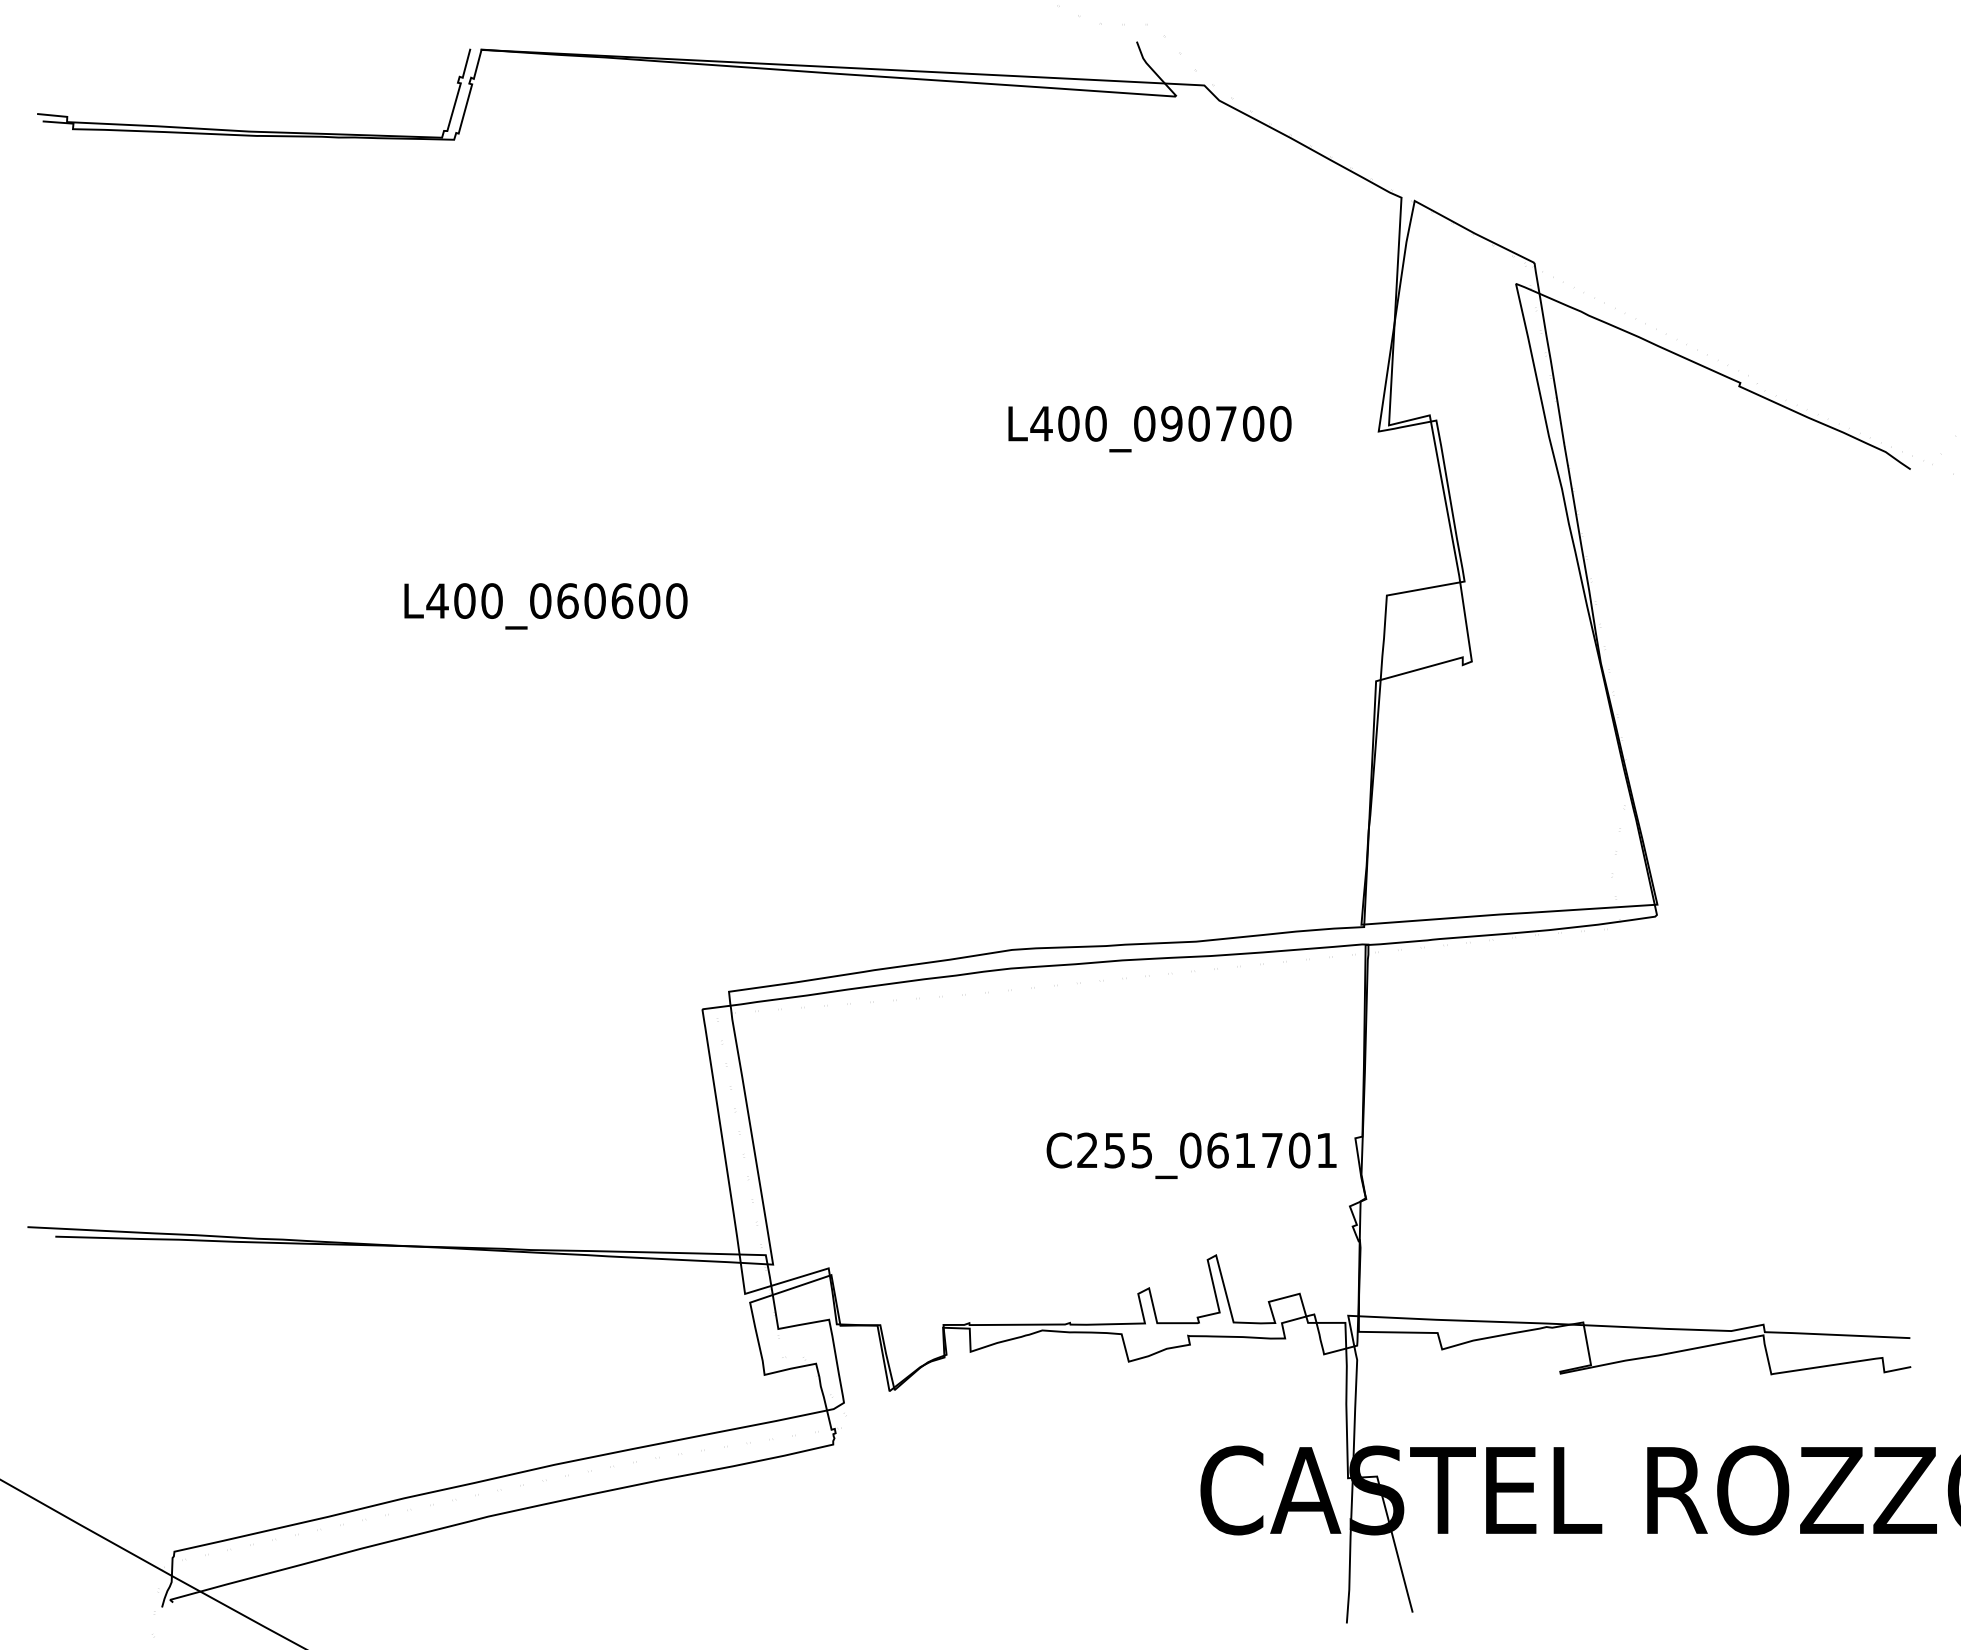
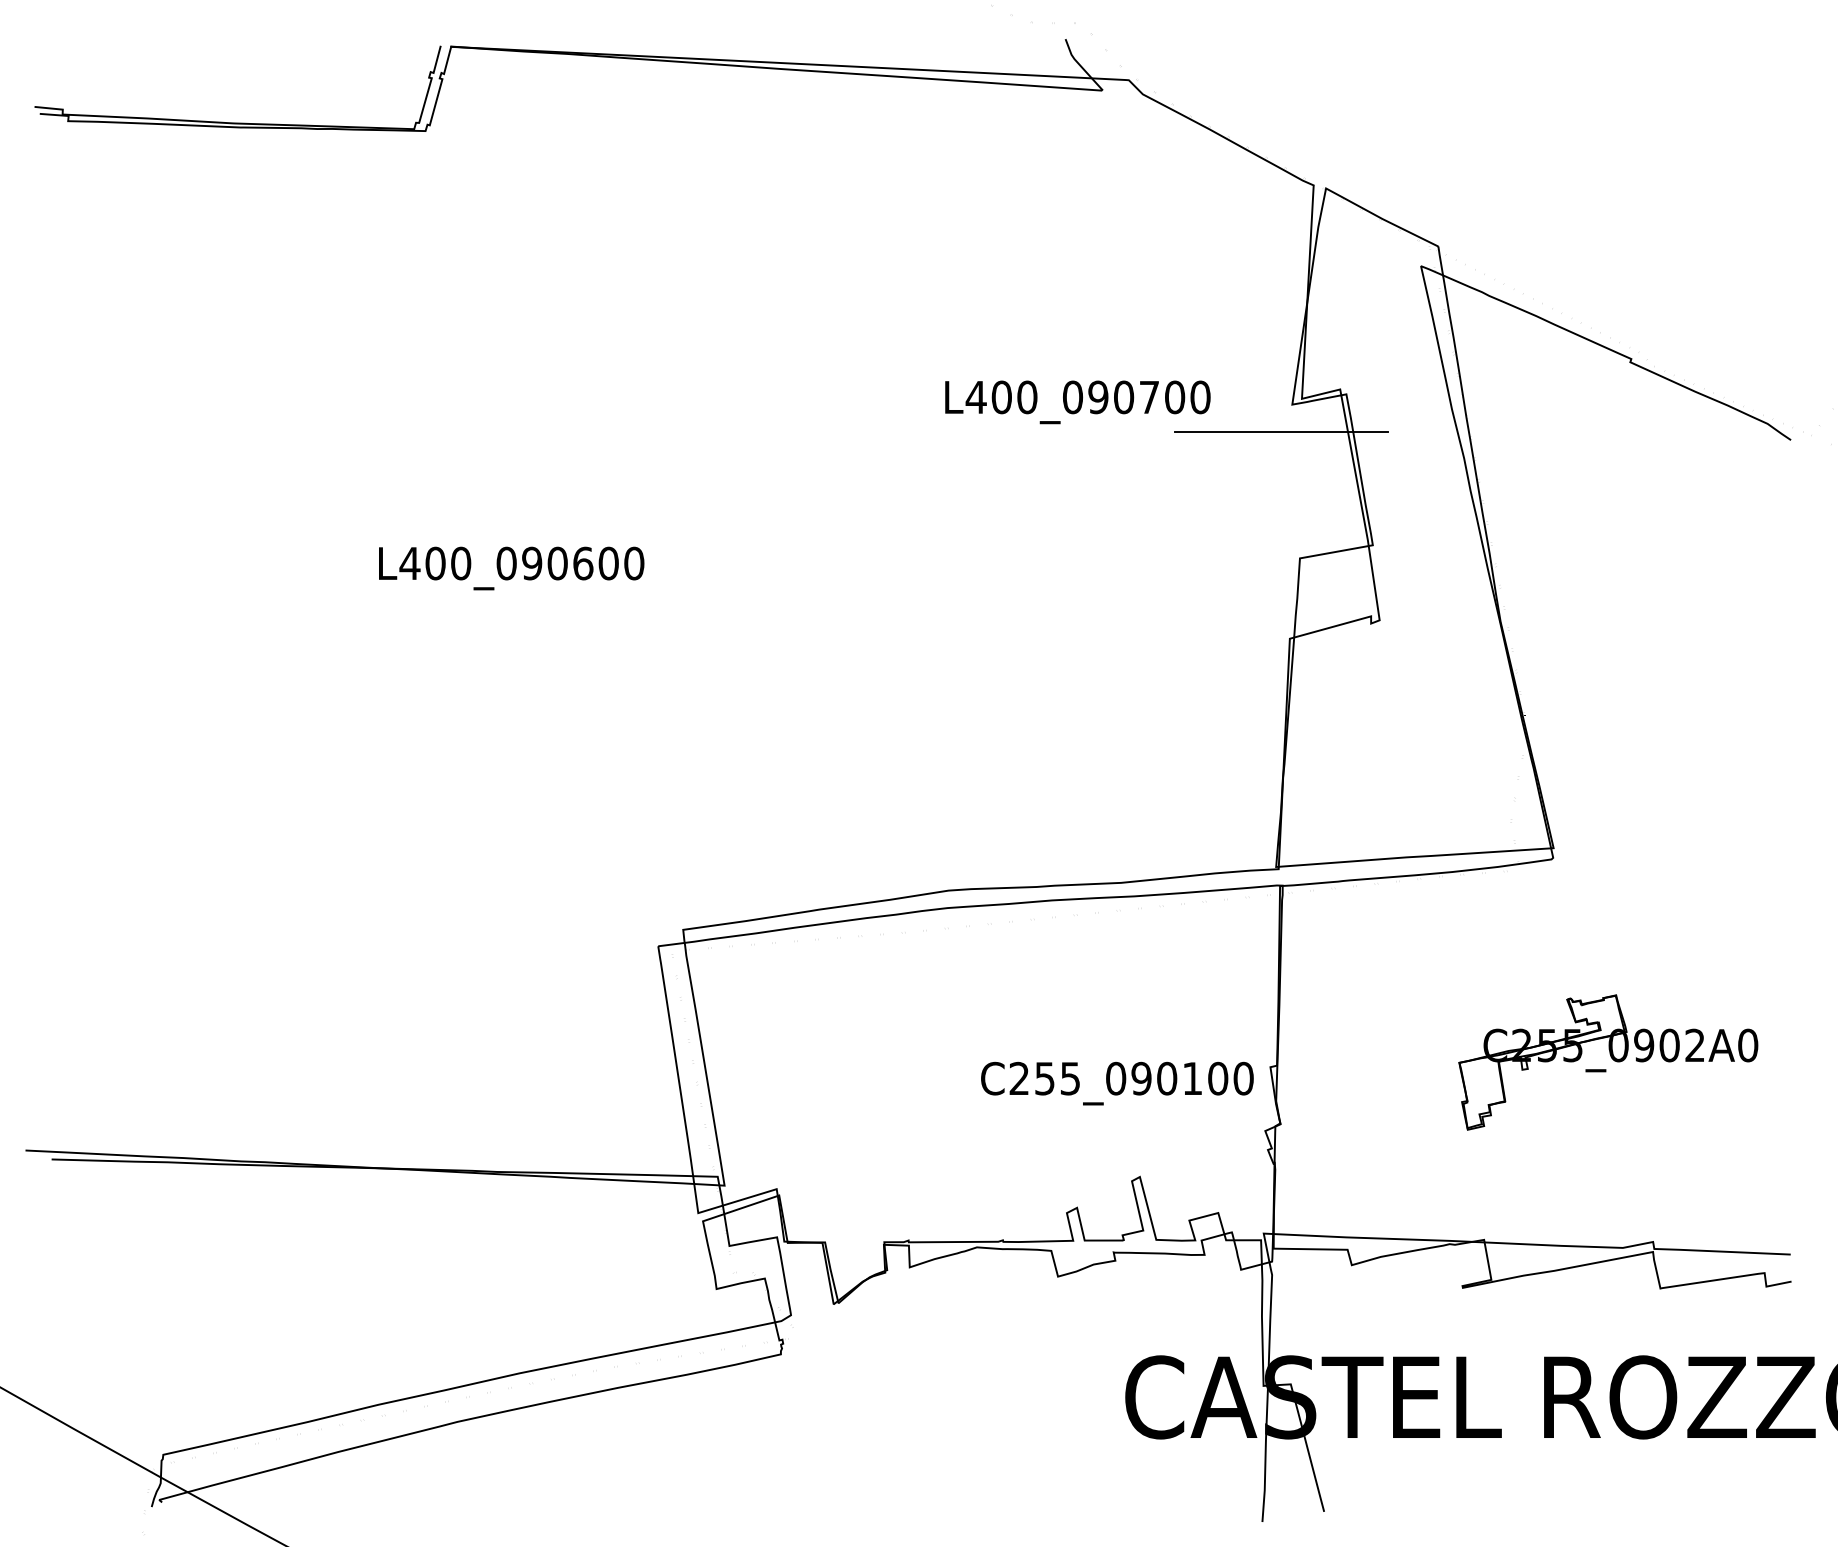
line: (1366, 460) -> (1280, 431), added
text: (567, 600) -> (531, 563), L400_060600 -> L400_090600
part: (1715, 1132) -> (1608, 1061), added
text: (1272, 1150) -> (1192, 1078), C255_061701 -> C255_090100

